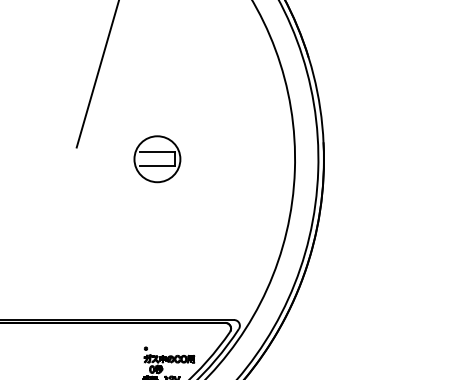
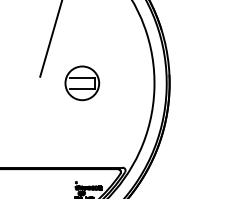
part: (157, 159) -> (82, 83), size x1.4

